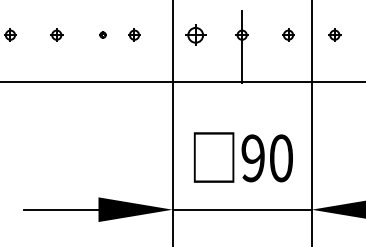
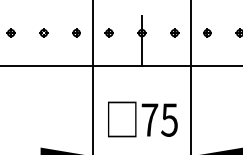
part: (102, 34) -> (43, 32), size x1.67
part: (134, 34) -> (76, 32), moved
part: (195, 34) -> (109, 32), size x0.62
text: (266, 158) -> (159, 120), 90 -> 75

